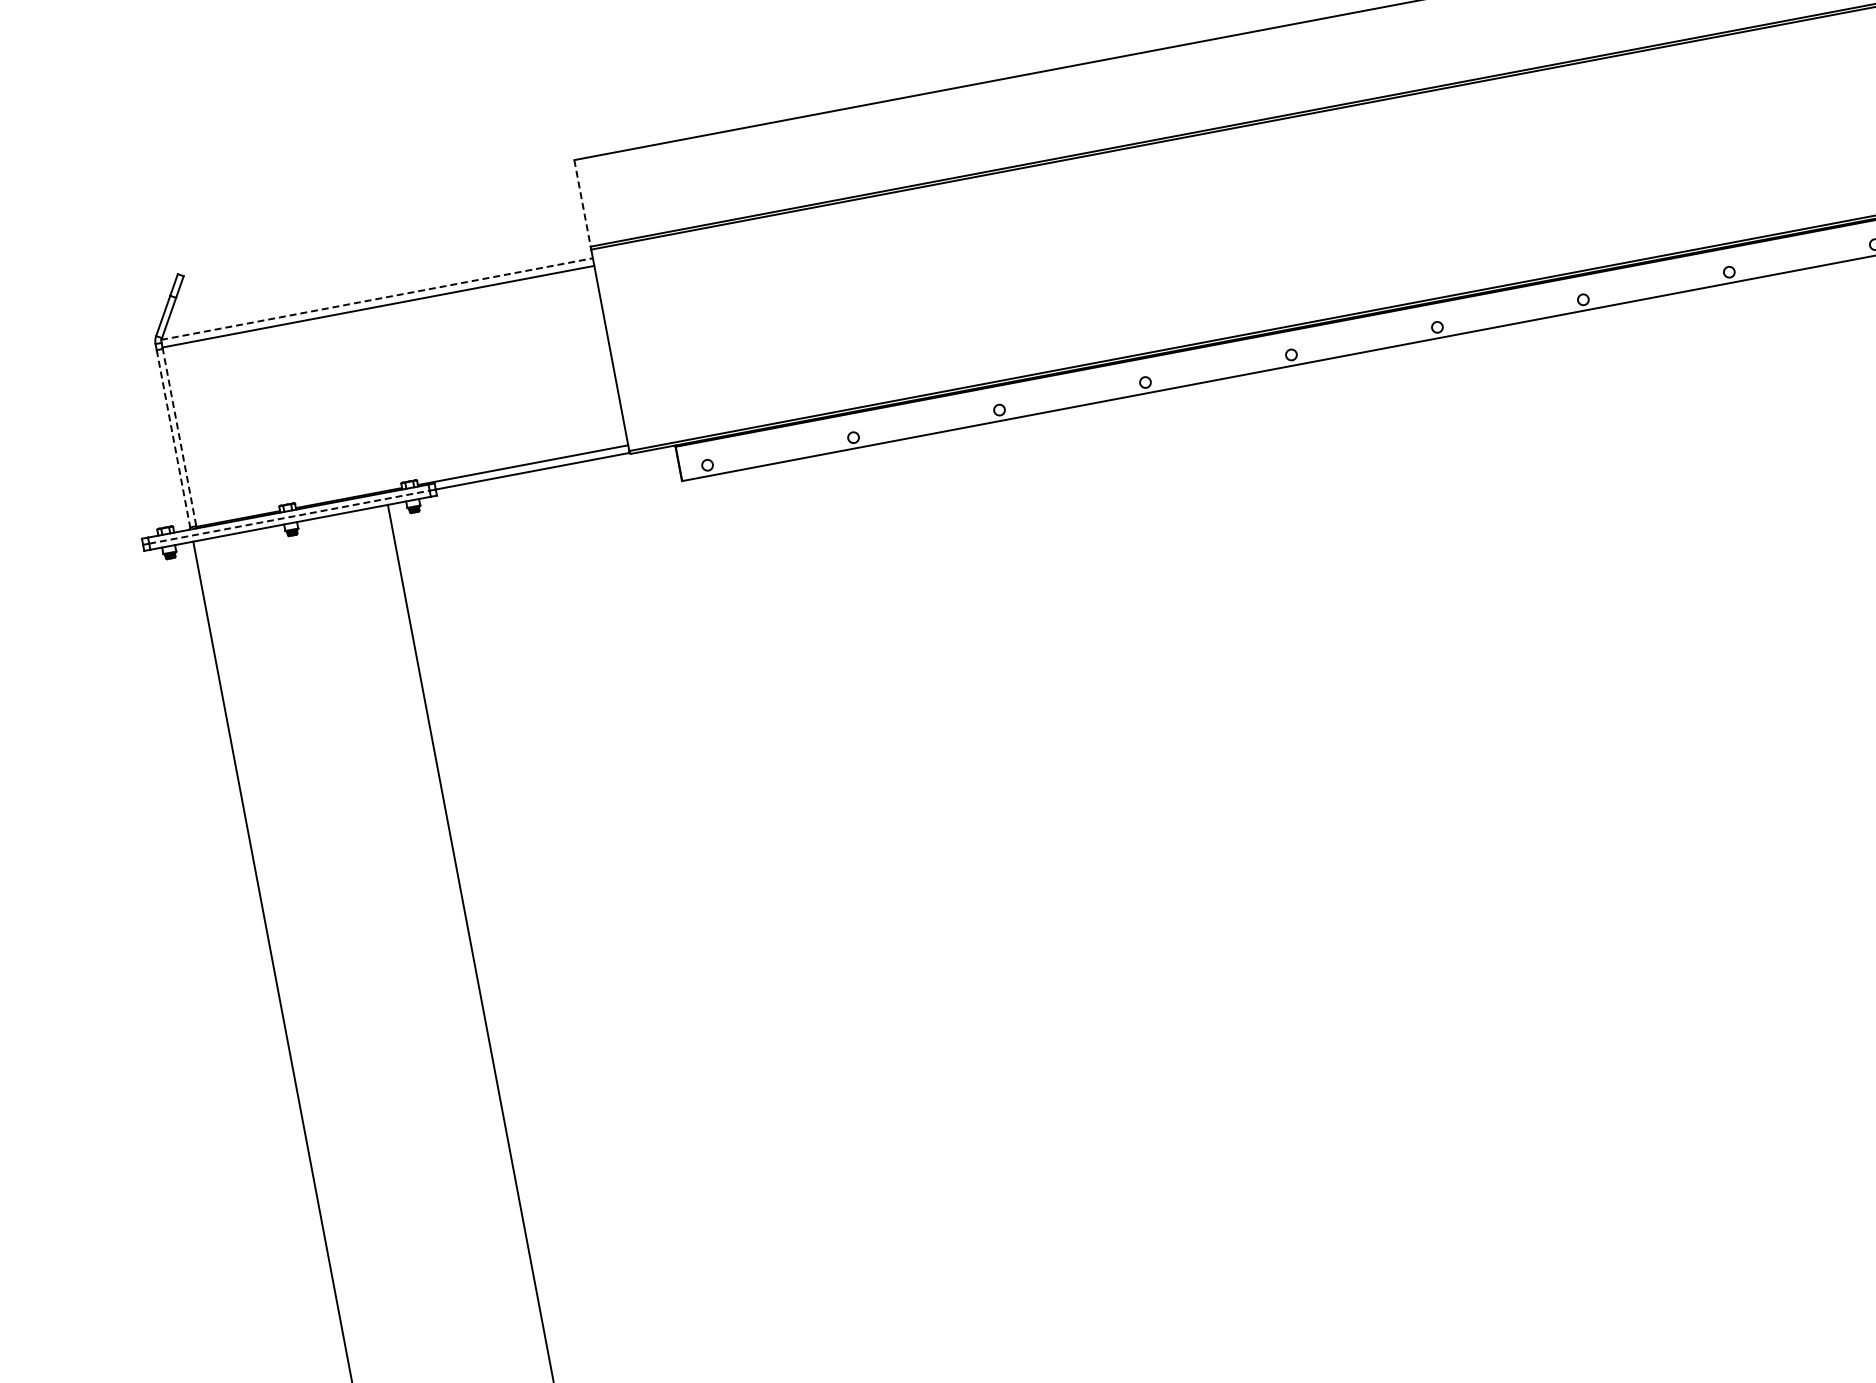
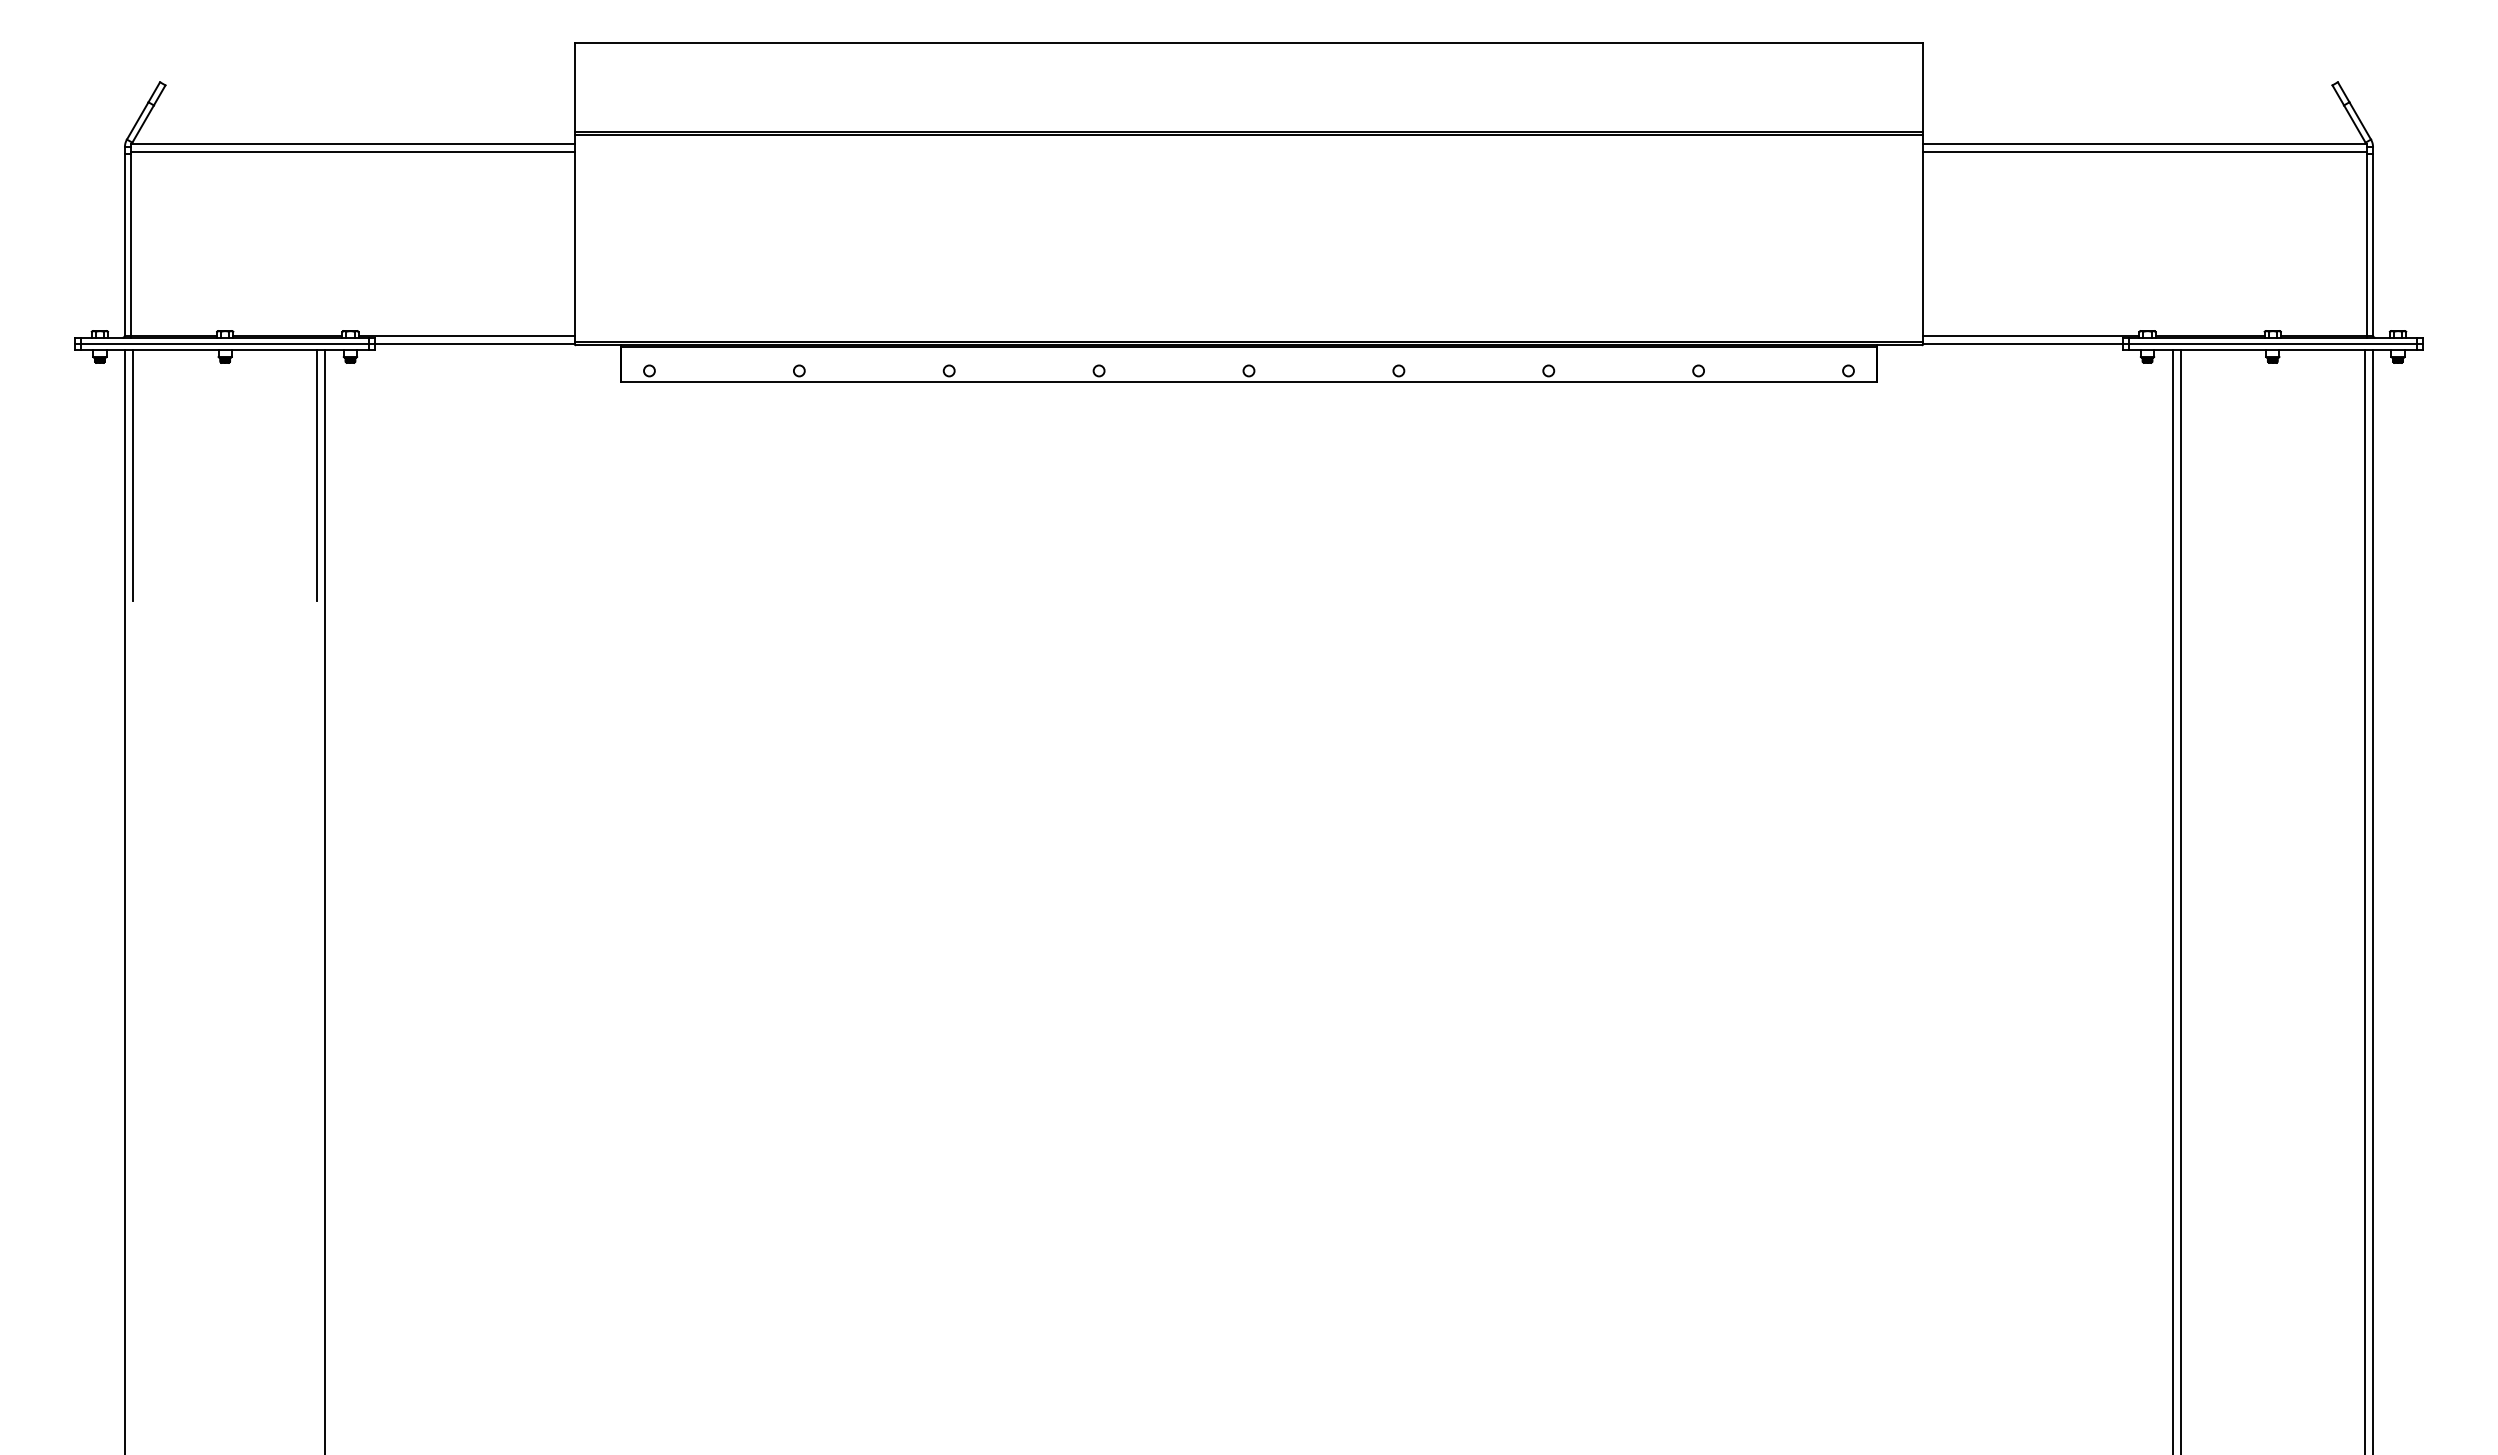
line: (582, 204) -> (574, 88), dashed -> solid
line: (376, 299) -> (352, 144), dashed -> solid
line: (179, 437) -> (131, 244), dashed -> solid
line: (173, 438) -> (124, 244), dashed -> solid
line: (289, 517) -> (225, 344), dashed -> solid
line: (403, 628) -> (317, 475), added
line: (224, 662) -> (133, 475), added

